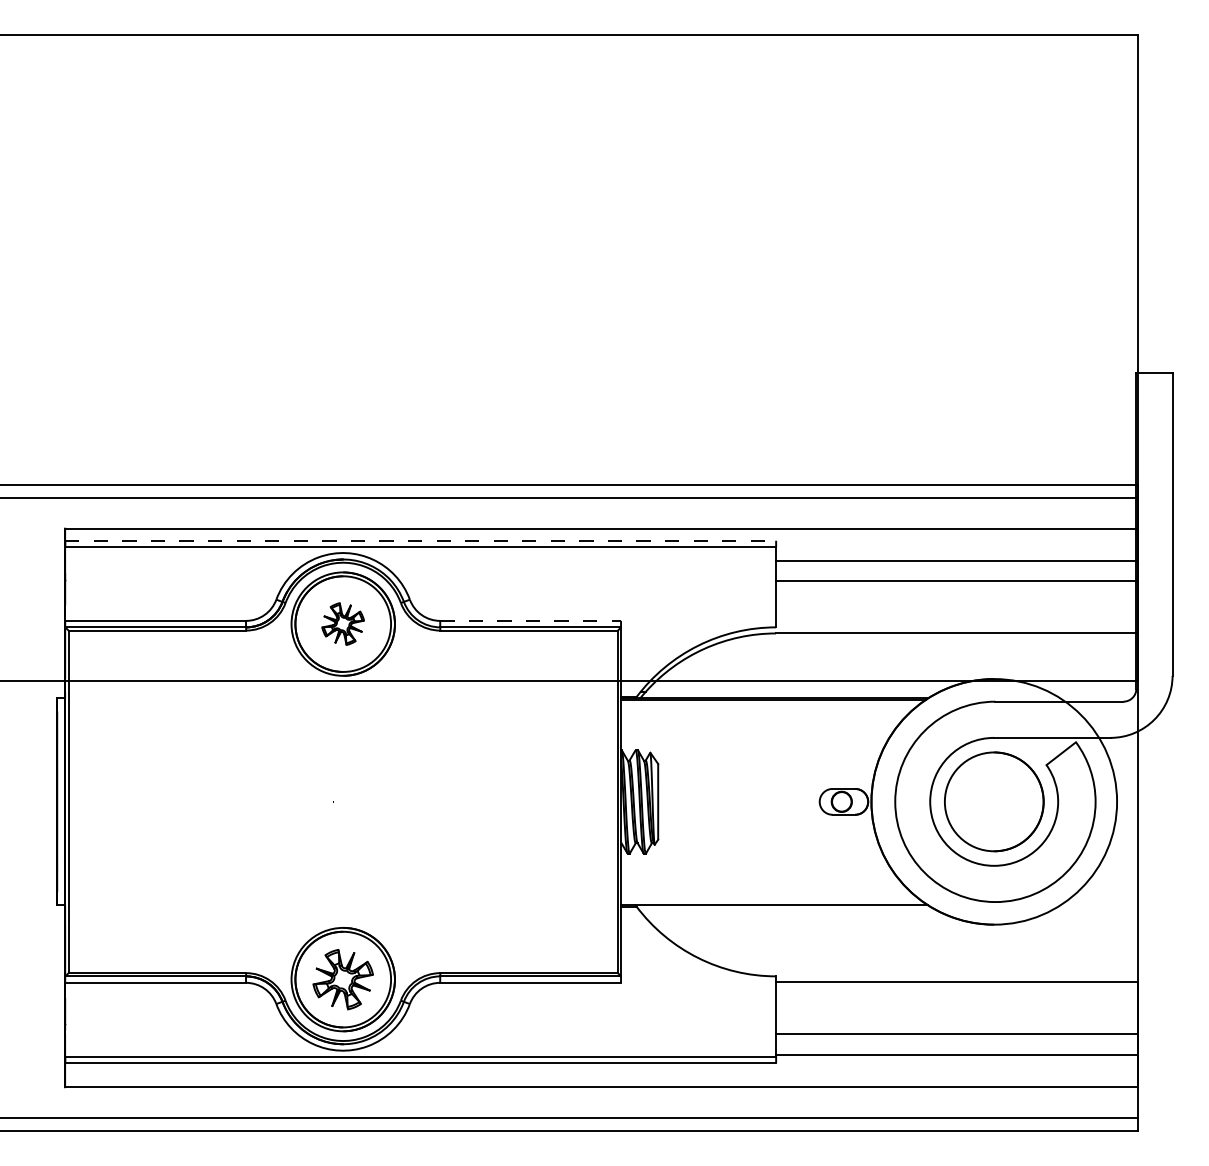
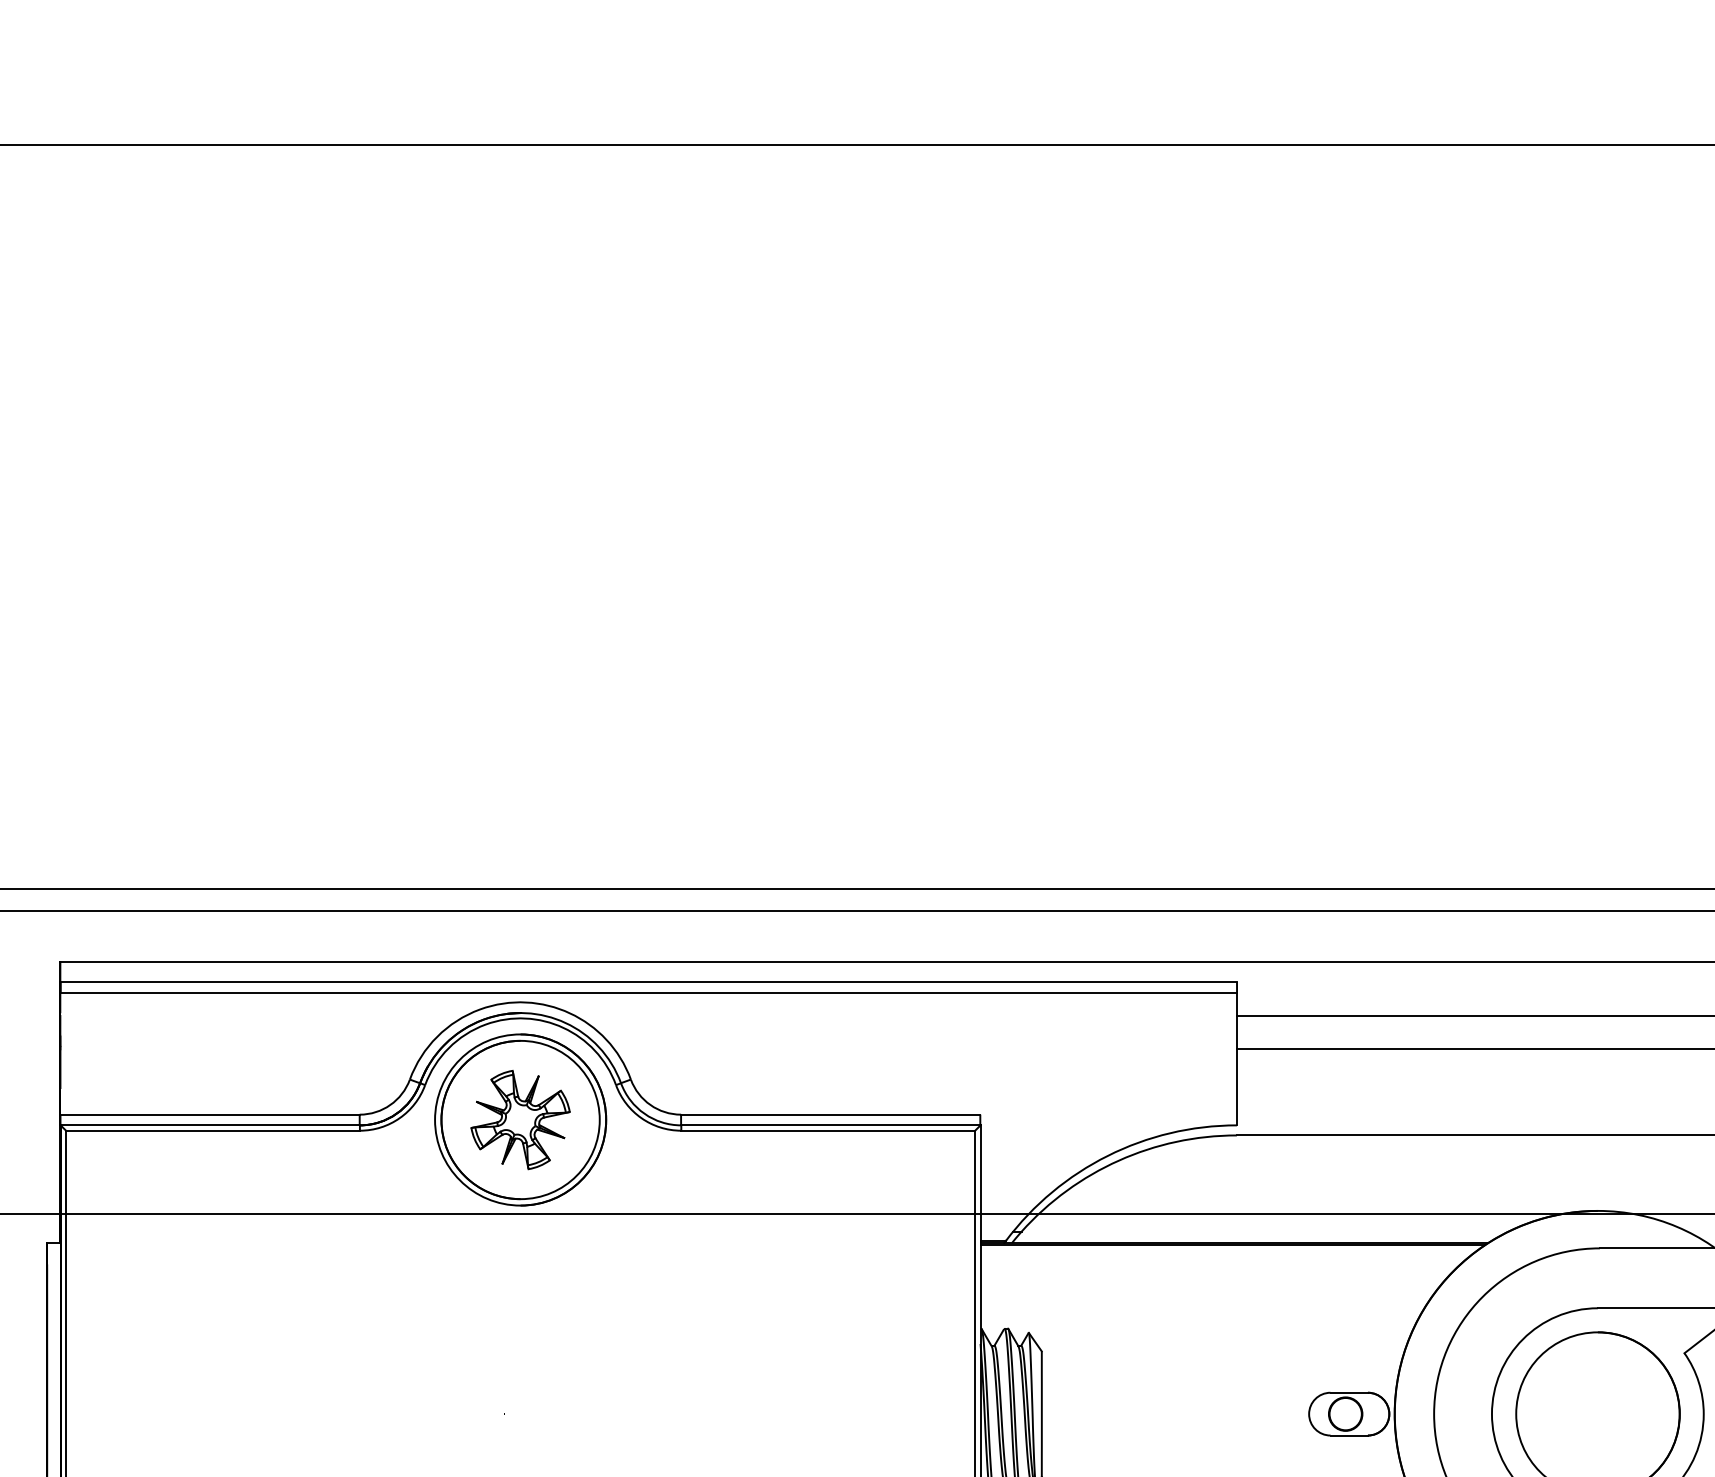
line: (421, 540) -> (650, 981), dashed -> solid
line: (531, 620) -> (832, 1113), dashed -> solid
part: (342, 623) -> (519, 1118), size x1.43

